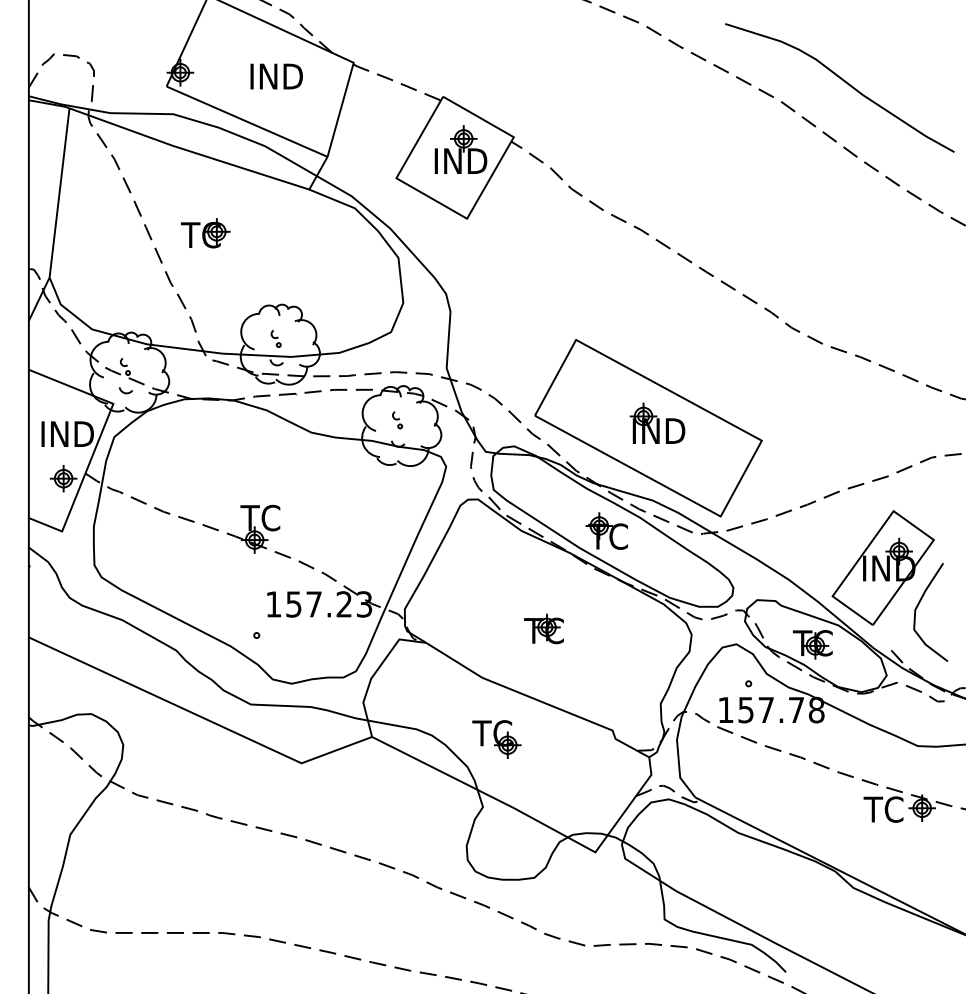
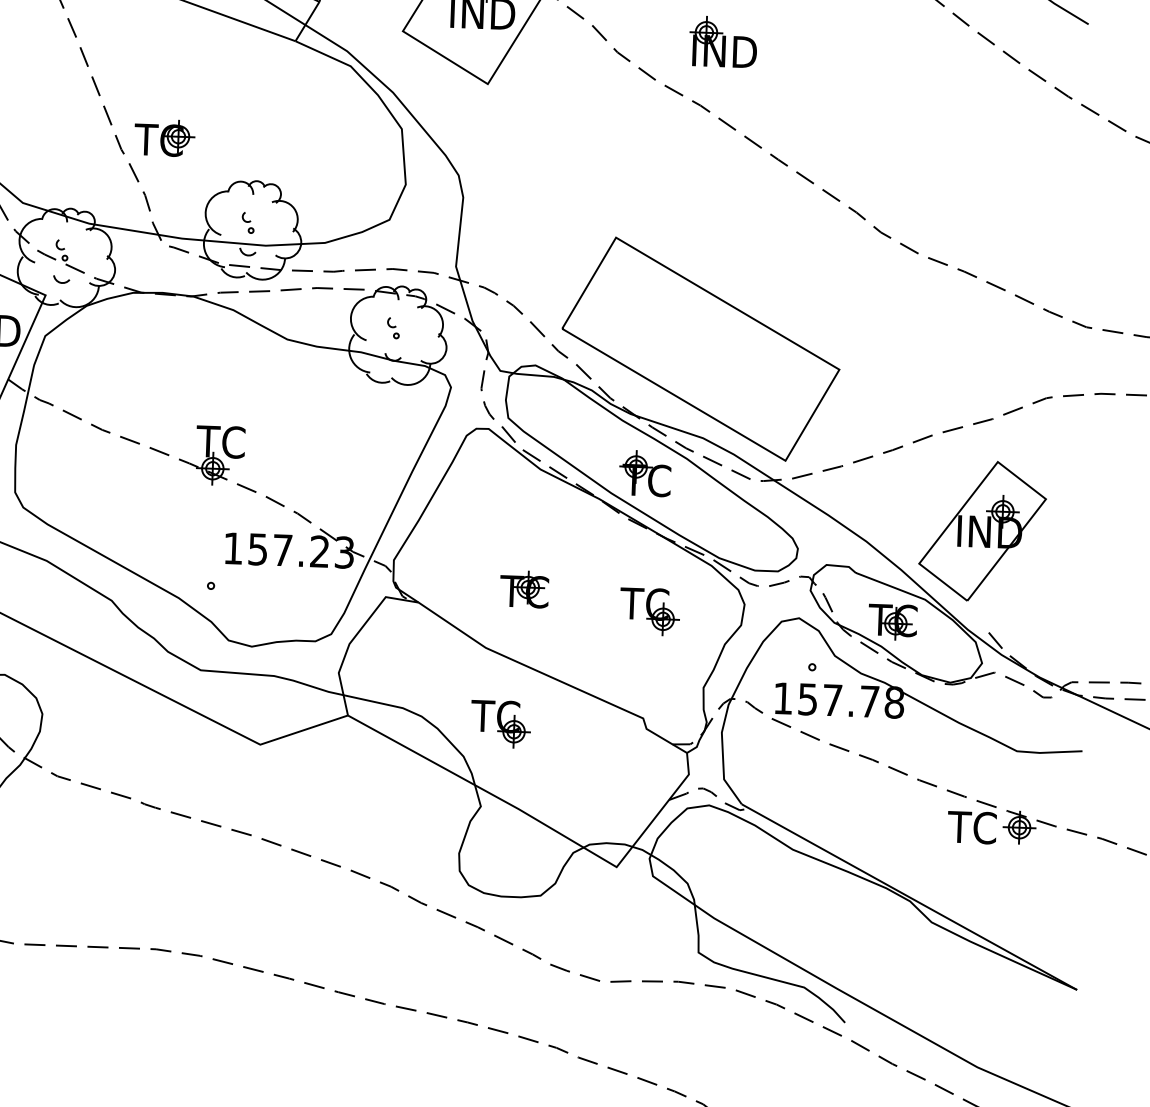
part: (205, 233) -> (164, 138), moved
part: (657, 422) -> (723, 40), moved
curve: (918, 606) -> (1024, 580), removed
part: (543, 628) -> (523, 588), moved
part: (614, 643) -> (649, 611), added

